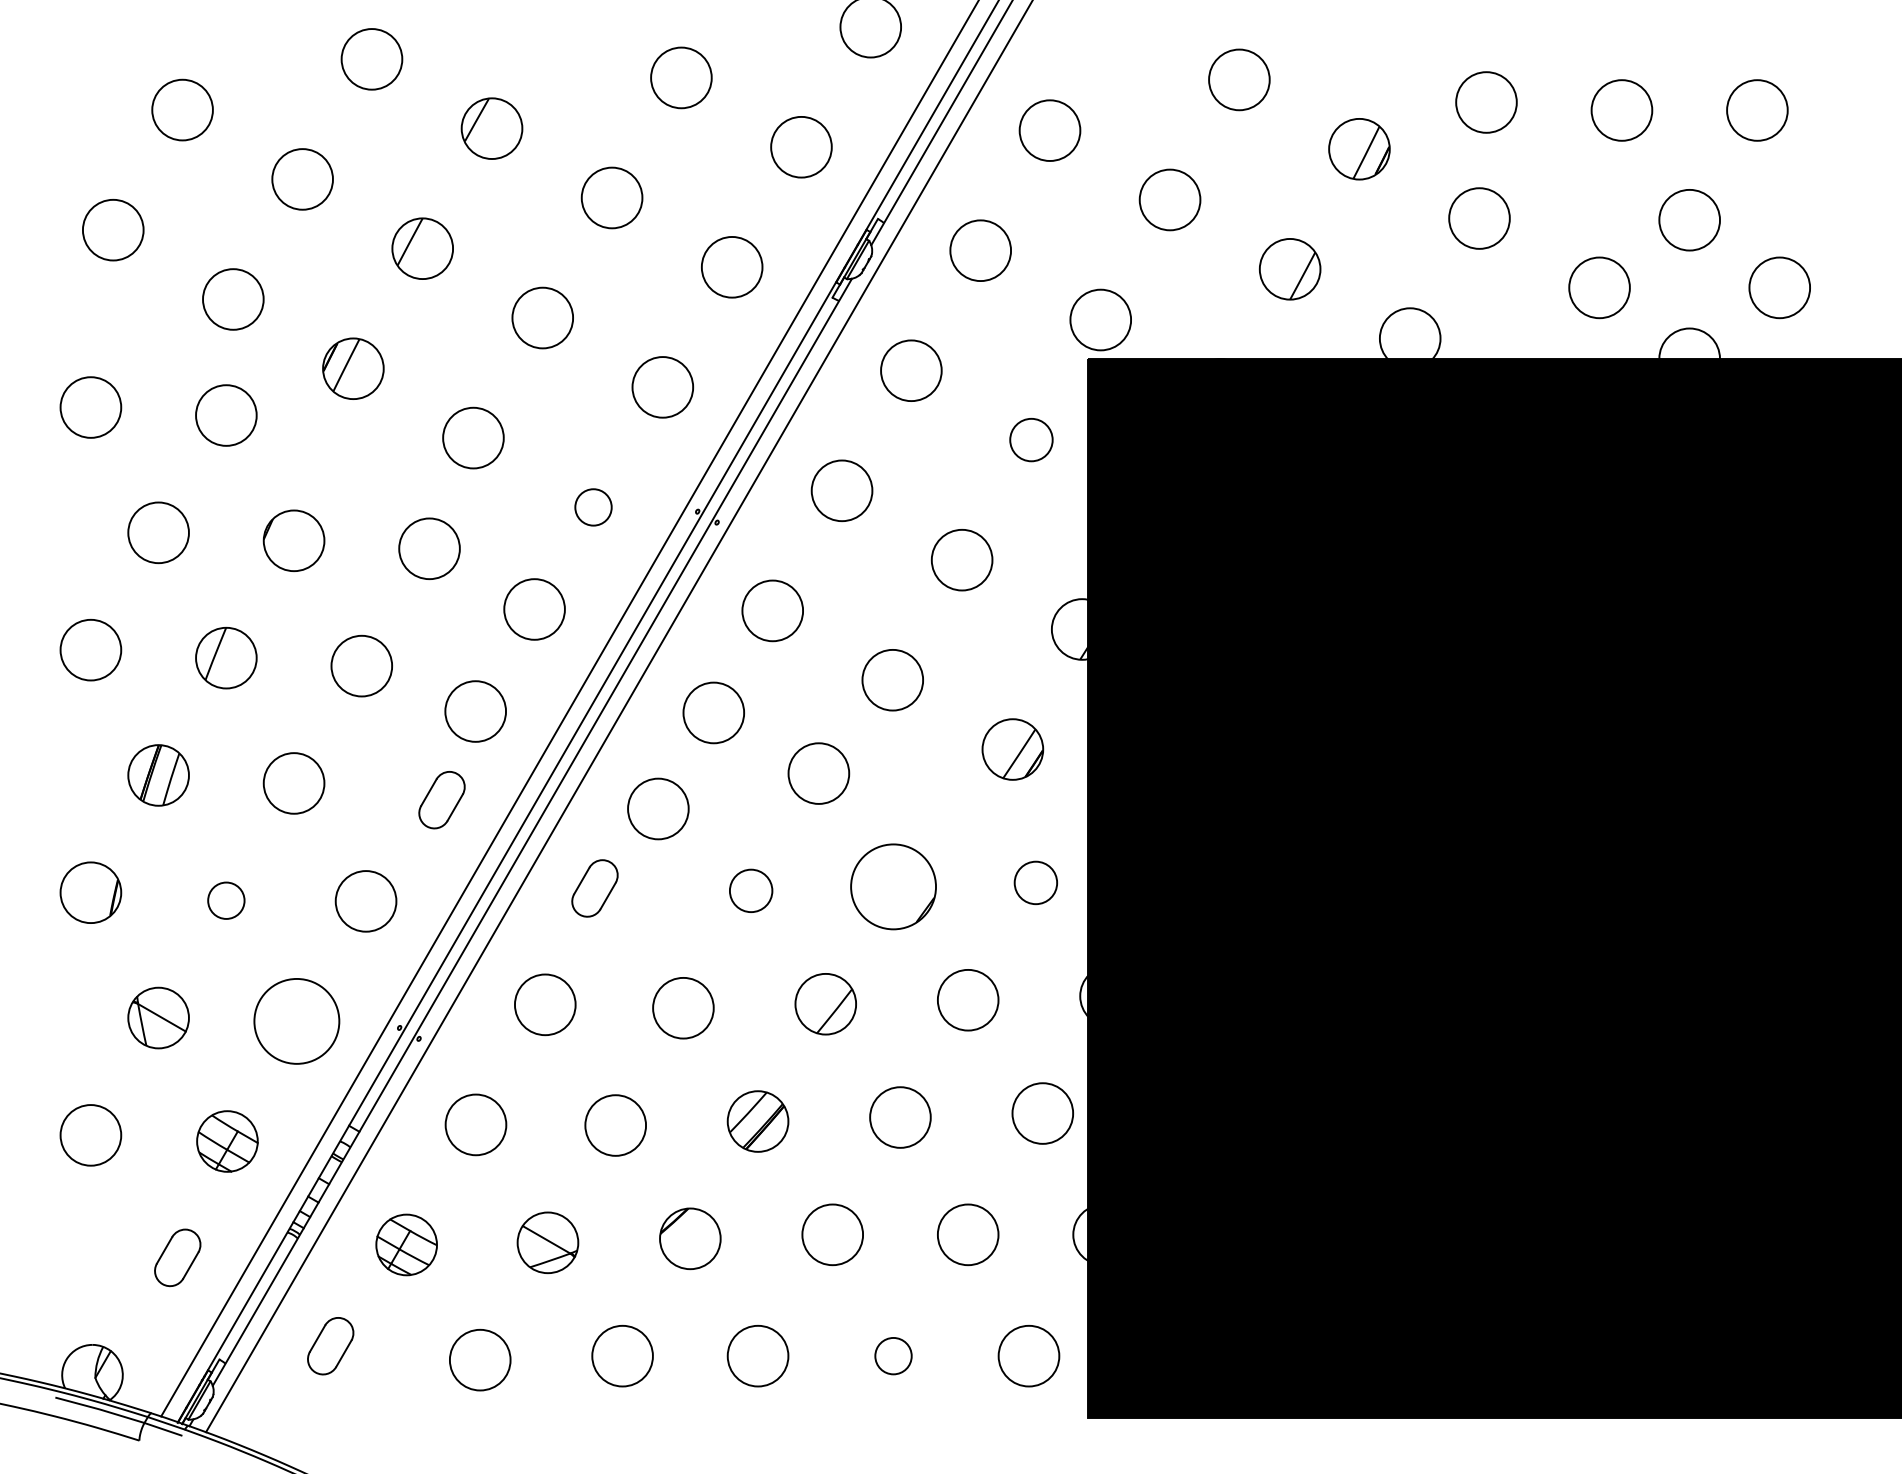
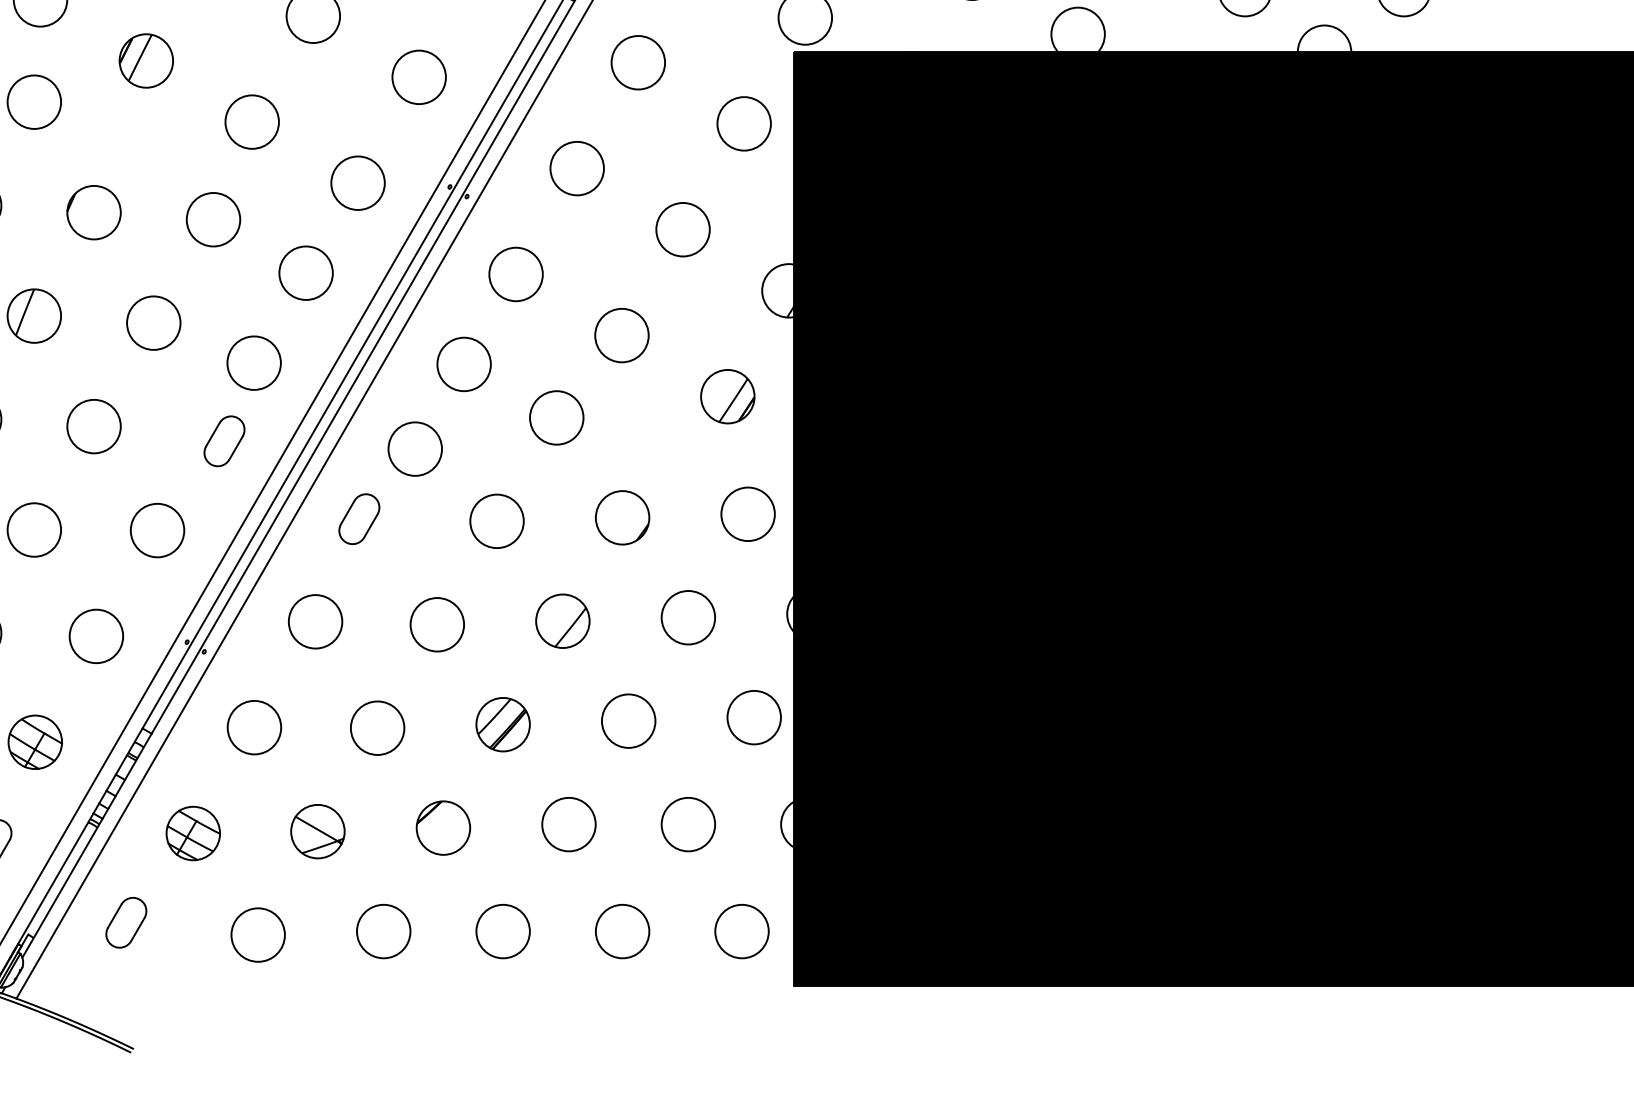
circle: (1031, 439) -> (744, 123), size x1.43
circle: (593, 507) -> (358, 183), size x1.67
circle: (1035, 882) -> (747, 513), size x1.43
part: (893, 886) -> (622, 517), size x0.71
circle: (750, 890) -> (496, 520), size x1.43
circle: (226, 900) -> (34, 529), size x1.67
circle: (296, 1021) -> (96, 636), size x0.71
circle: (893, 1355) -> (622, 930), size x1.67

